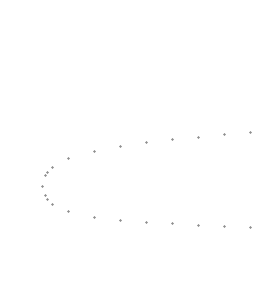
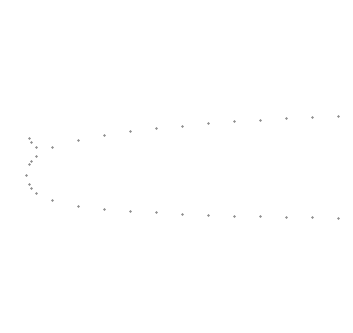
part: (48, 153) -> (32, 142), added

